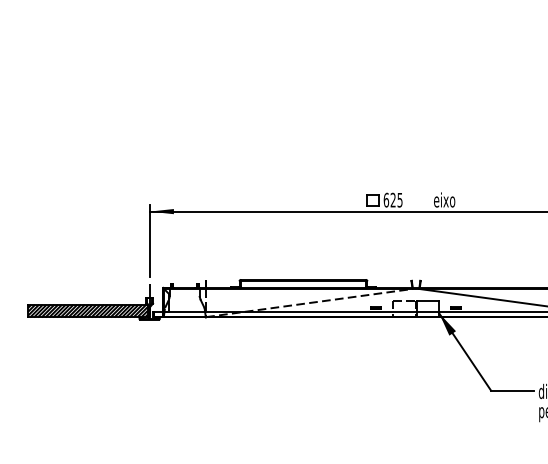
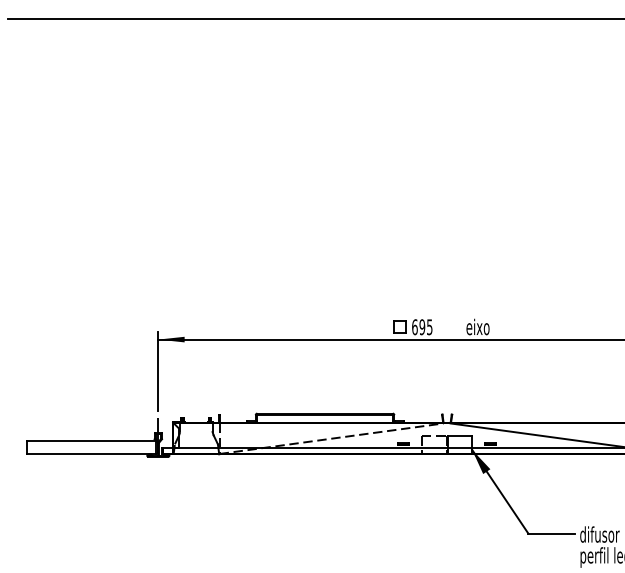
text: (393, 200) -> (422, 327), 625 -> 695
hatch: (87, 311) -> (91, 447), removed

